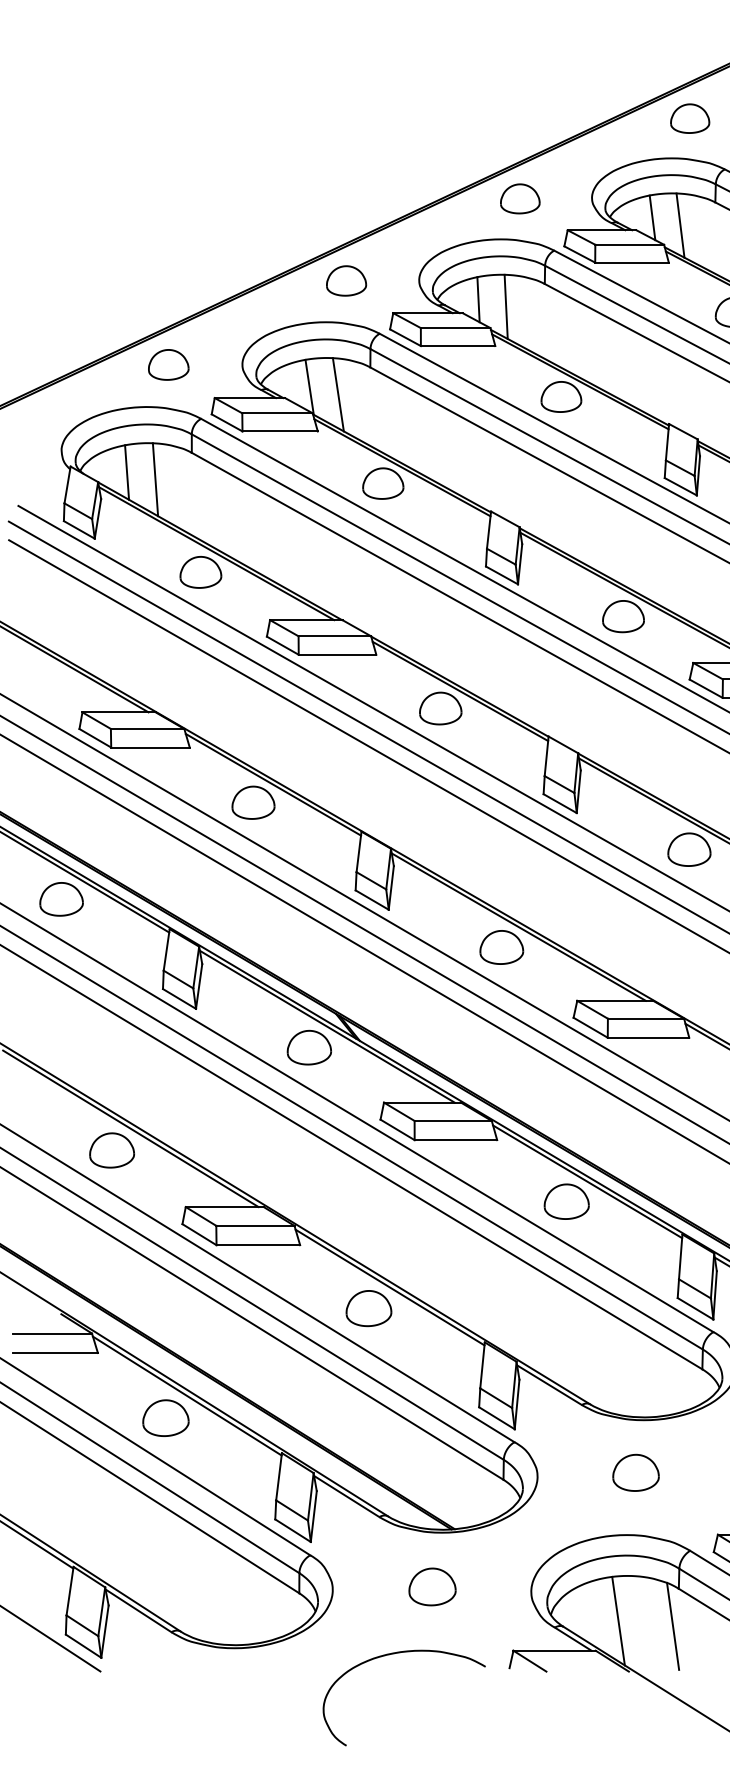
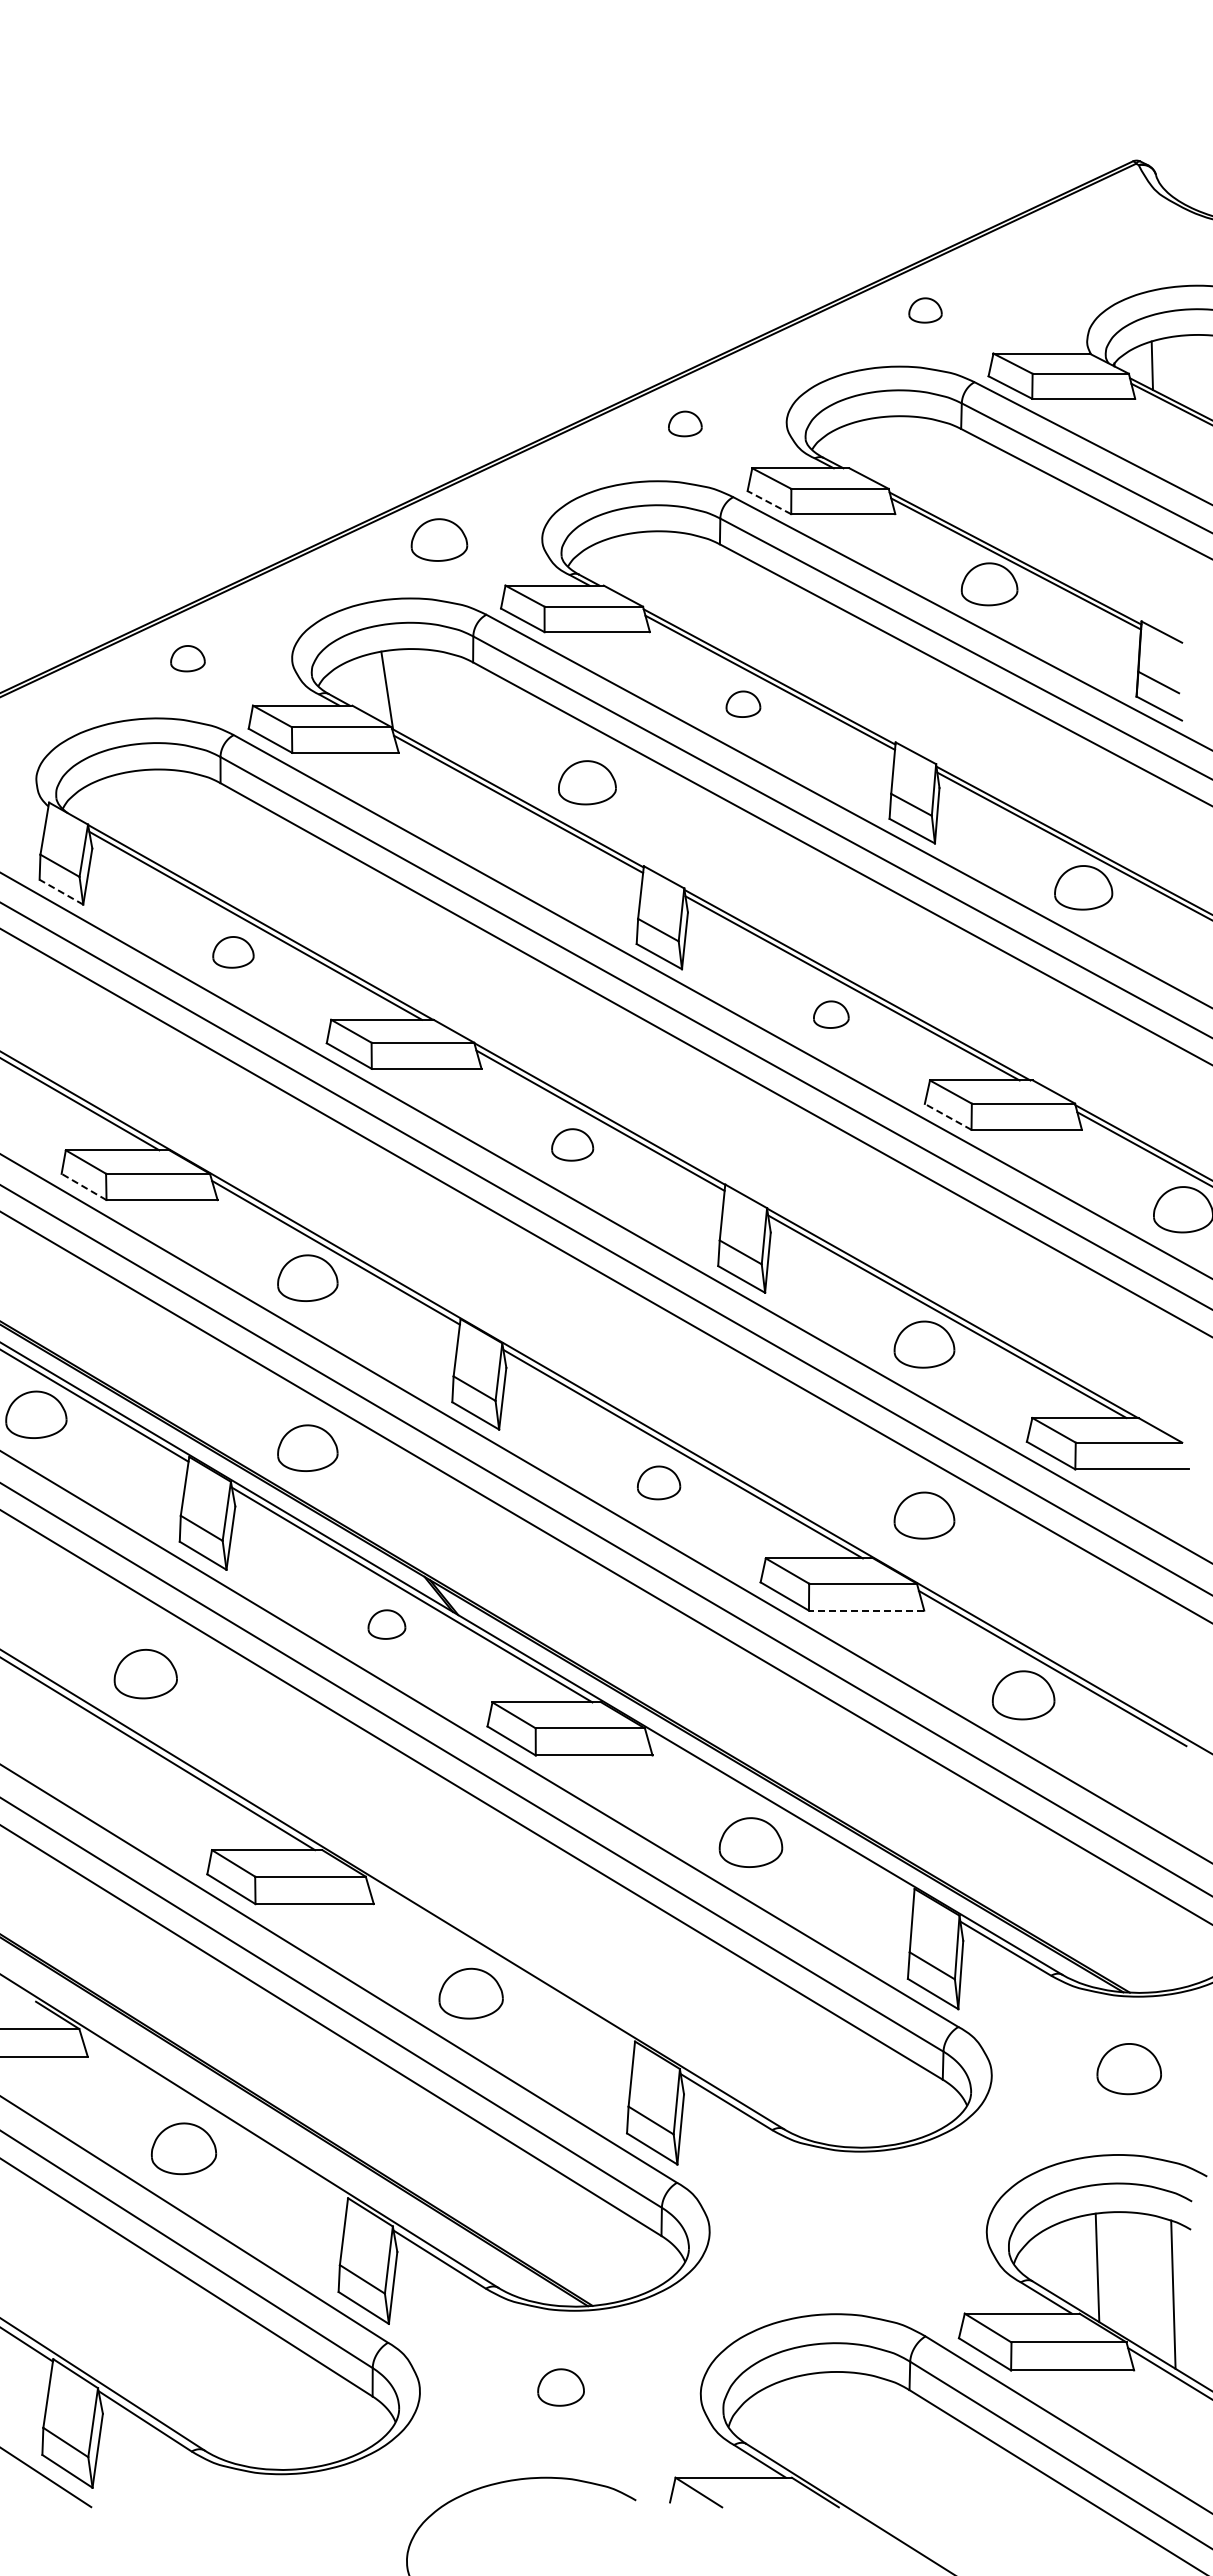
part: (690, 118) -> (925, 310), size x0.6
part: (520, 198) -> (685, 423), size x0.6
line: (652, 217) -> (872, 450), removed
line: (680, 225) -> (911, 461), removed
line: (579, 254) -> (769, 502), solid -> dashed
line: (478, 299) -> (625, 566), removed
line: (506, 306) -> (665, 576), removed
part: (168, 364) -> (187, 658), size x0.6
line: (338, 394) -> (427, 700), removed
part: (561, 397) -> (743, 704), size x0.6
line: (126, 472) -> (128, 810), removed
line: (155, 479) -> (168, 820), removed
part: (383, 483) -> (587, 782), moved
line: (79, 529) -> (61, 891), solid -> dashed
part: (200, 572) -> (233, 952), size x0.7
part: (623, 616) -> (831, 1014), size x0.6
line: (706, 688) -> (948, 1116), solid -> dashed
part: (440, 708) -> (572, 1144), size x0.7
line: (94, 737) -> (83, 1186), solid -> dashed
part: (253, 922) -> (307, 1447), added
part: (501, 947) -> (658, 1482), size x0.7
part: (689, 970) -> (924, 1515), added
line: (648, 1037) -> (866, 1610), solid -> dashed
part: (309, 1047) -> (386, 1624), size x0.6
part: (111, 1150) -> (145, 1673), moved
line: (587, 1181) -> (780, 1814), removed
line: (389, 1287) -> (500, 1963), removed
line: (186, 1396) -> (213, 2117), removed
part: (635, 1472) -> (848, 2225), removed
part: (432, 1586) -> (560, 2387), size x0.7
line: (618, 1620) -> (824, 2435), removed
line: (672, 1625) -> (900, 2442), removed

